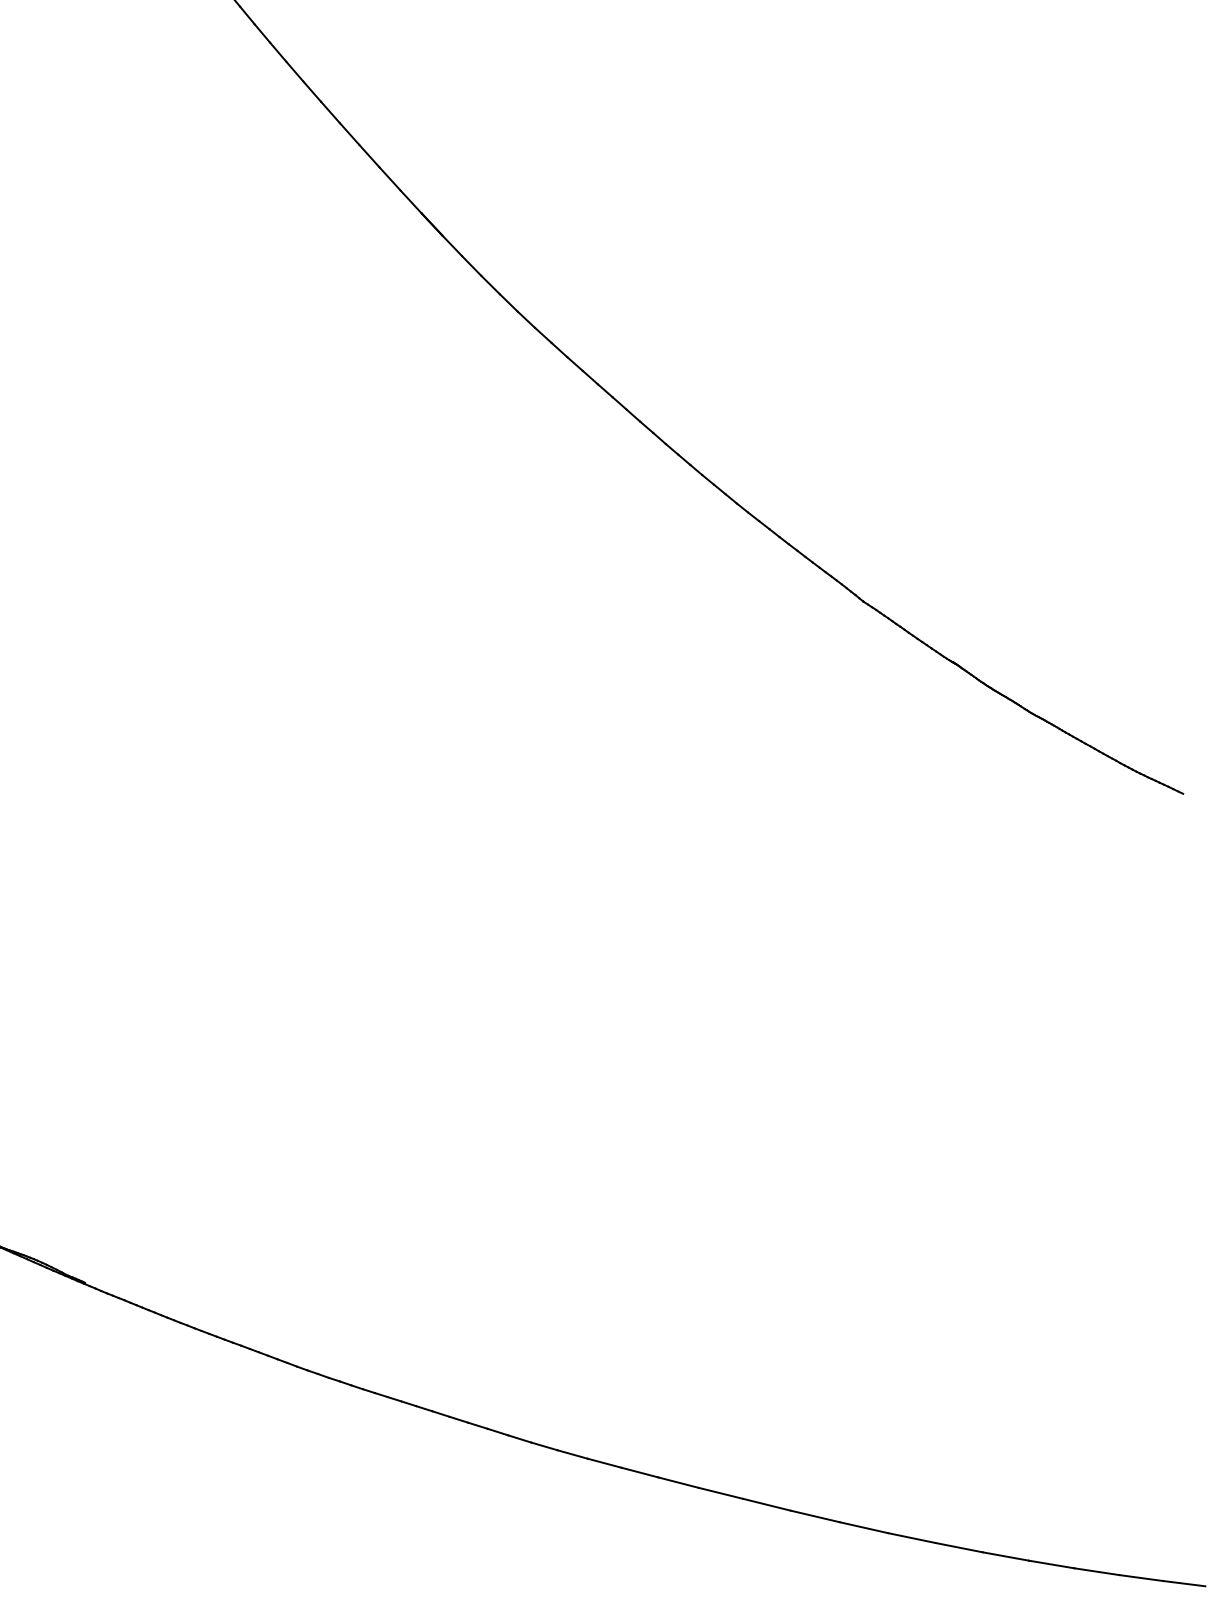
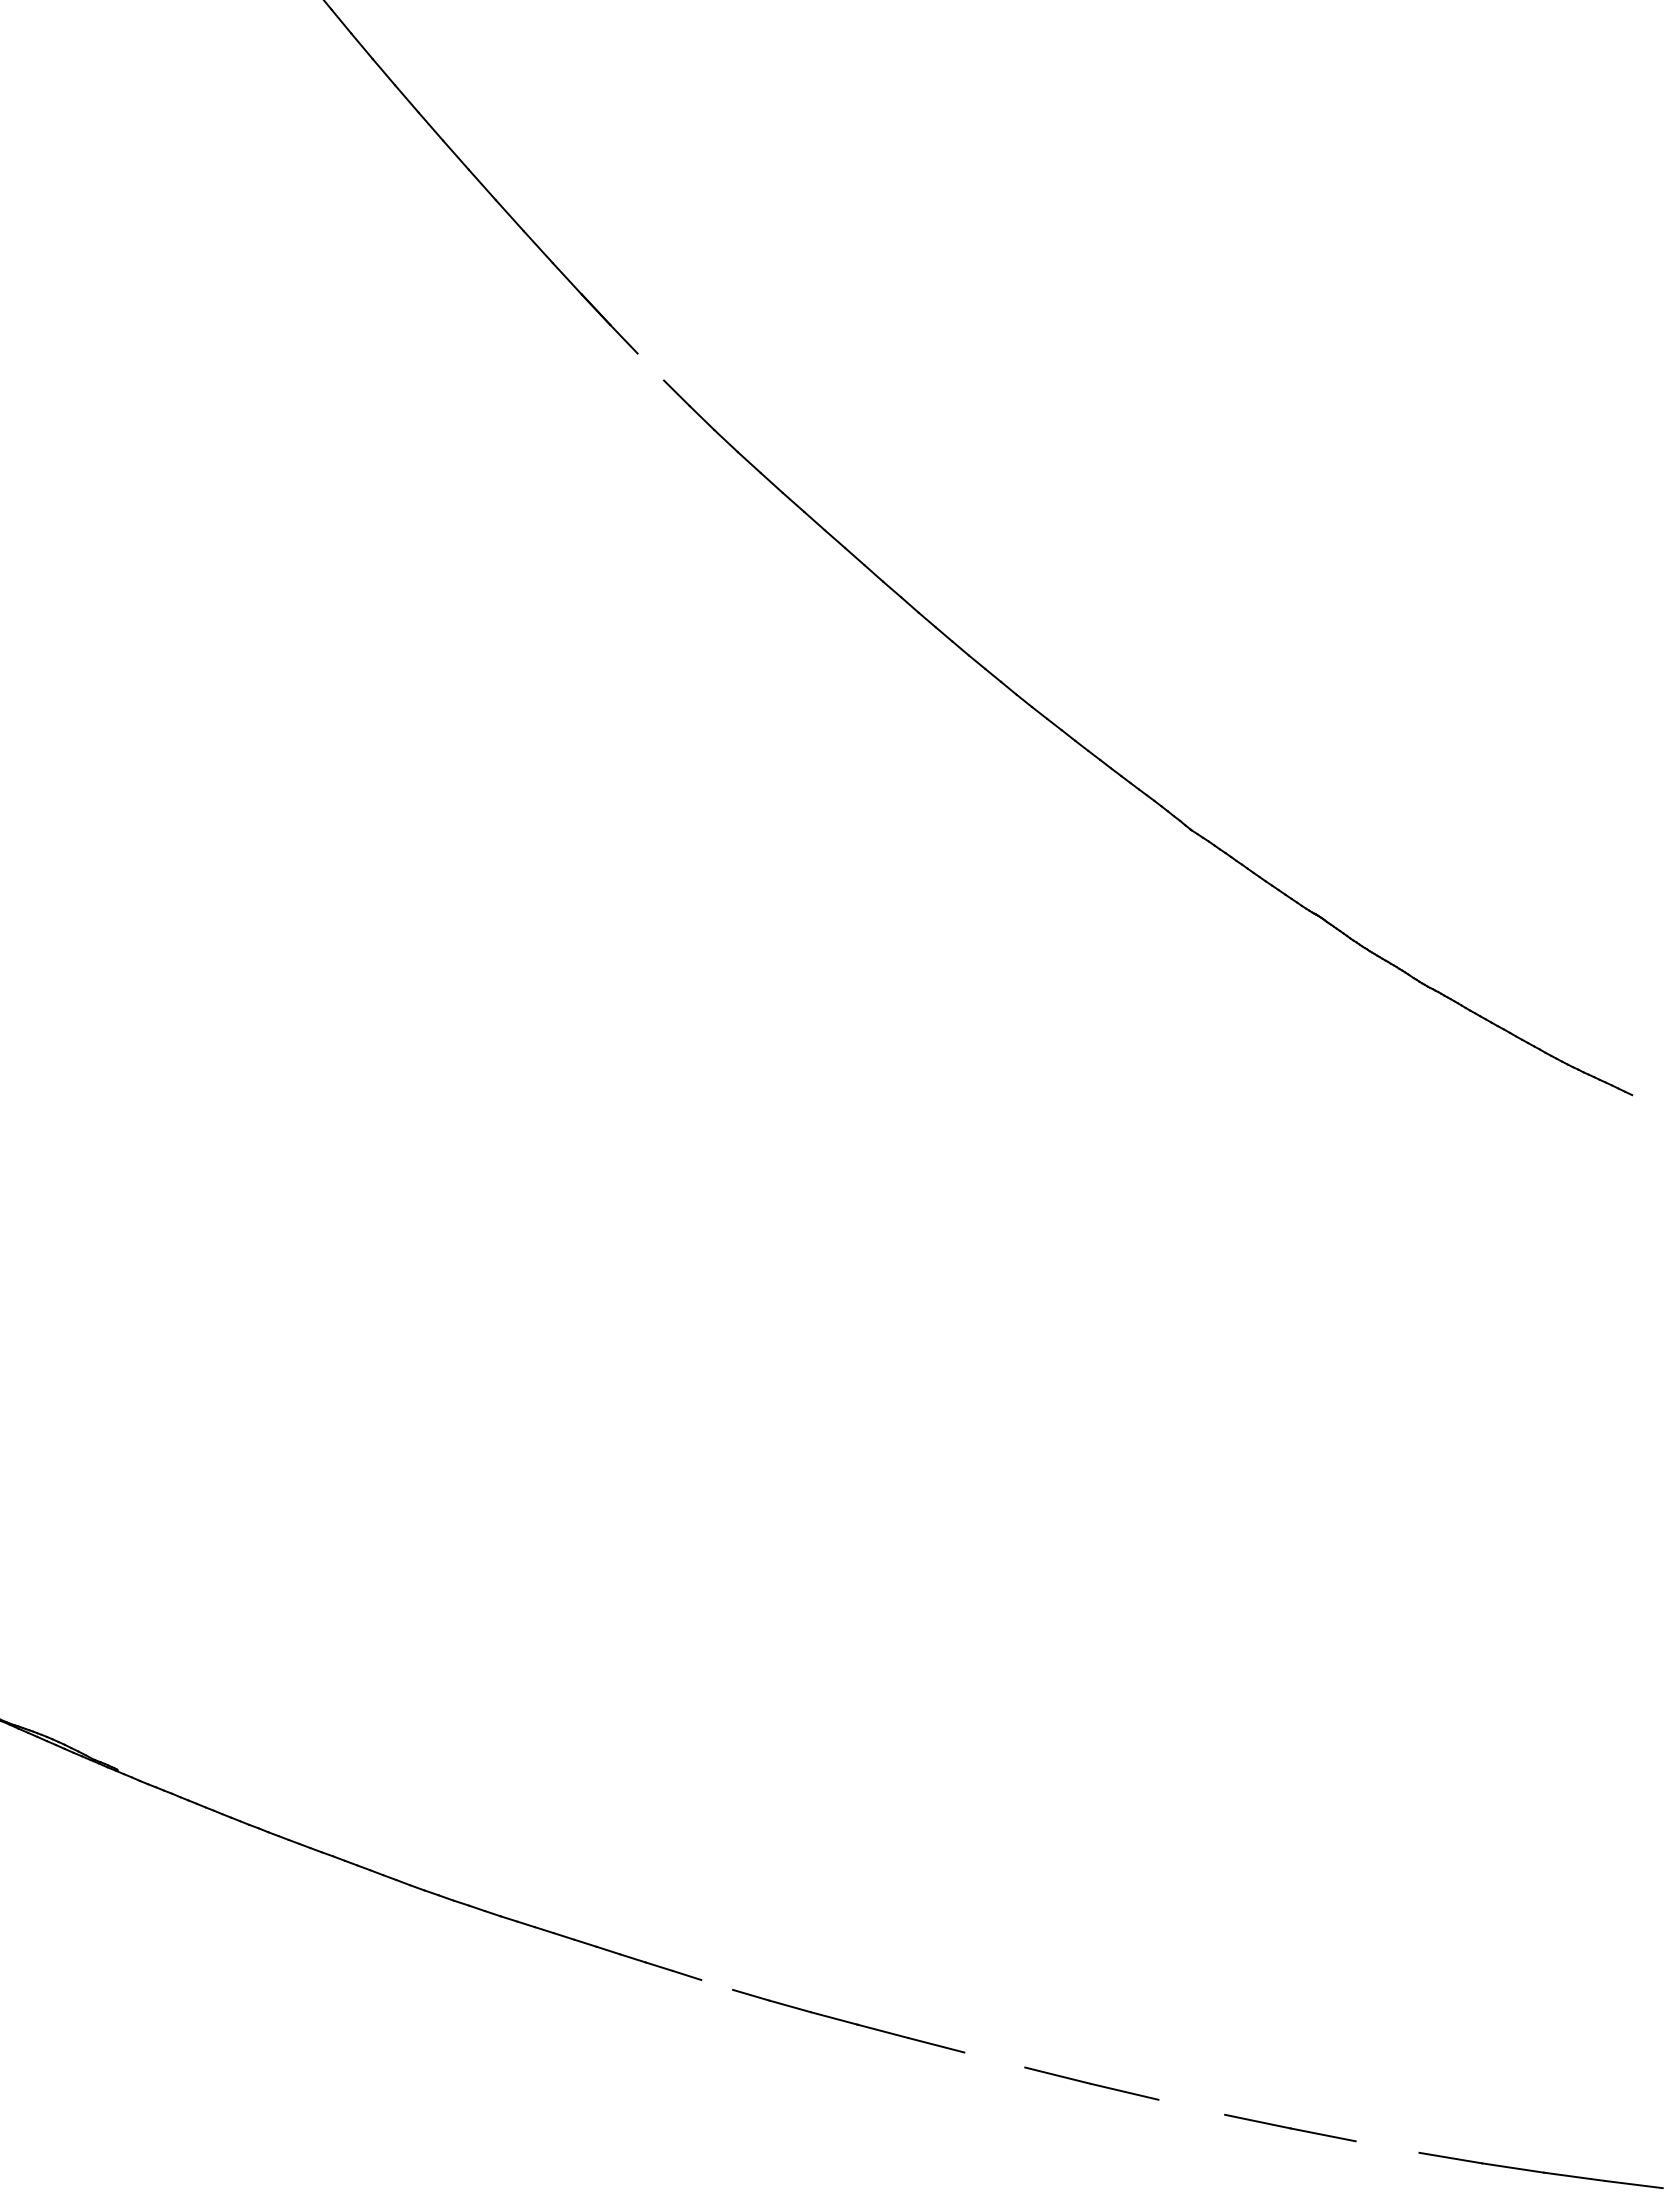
line: (471, 265) -> (650, 366), removed
line: (520, 1438) -> (717, 1984), removed
line: (720, 1493) -> (994, 2059), removed
line: (863, 1527) -> (1191, 2106), removed
line: (1005, 1556) -> (1387, 2146), removed

